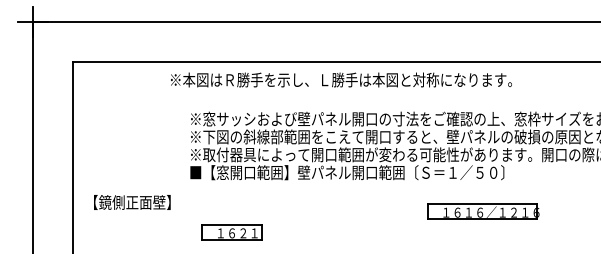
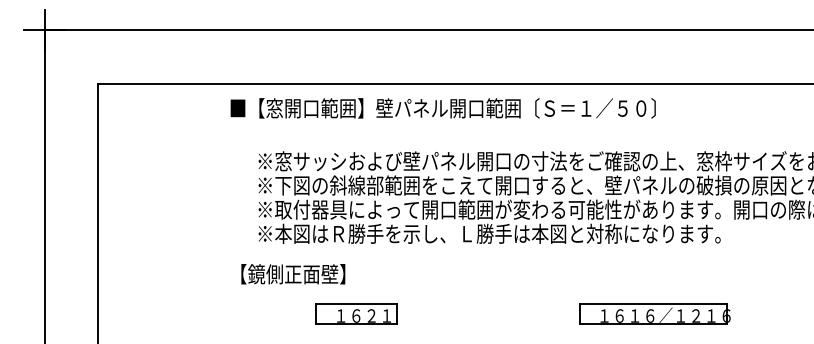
text: (340, 80) -> (461, 108), ※本図はＲ勝手を示し、Ｌ勝手は本図と対称になります。 -> ■【窓開口範囲】壁パネル開口範囲〔Ｓ＝１／５０〕
text: (360, 172) -> (488, 233), ■【窓開口範囲】壁パネル開口範囲〔Ｓ＝１／５０〕 -> ※本図はＲ勝手を示し、Ｌ勝手は本図と対称になります。
text: (132, 202) -> (293, 274), moved
part: (483, 210) -> (654, 313), moved
part: (232, 231) -> (356, 313), moved

